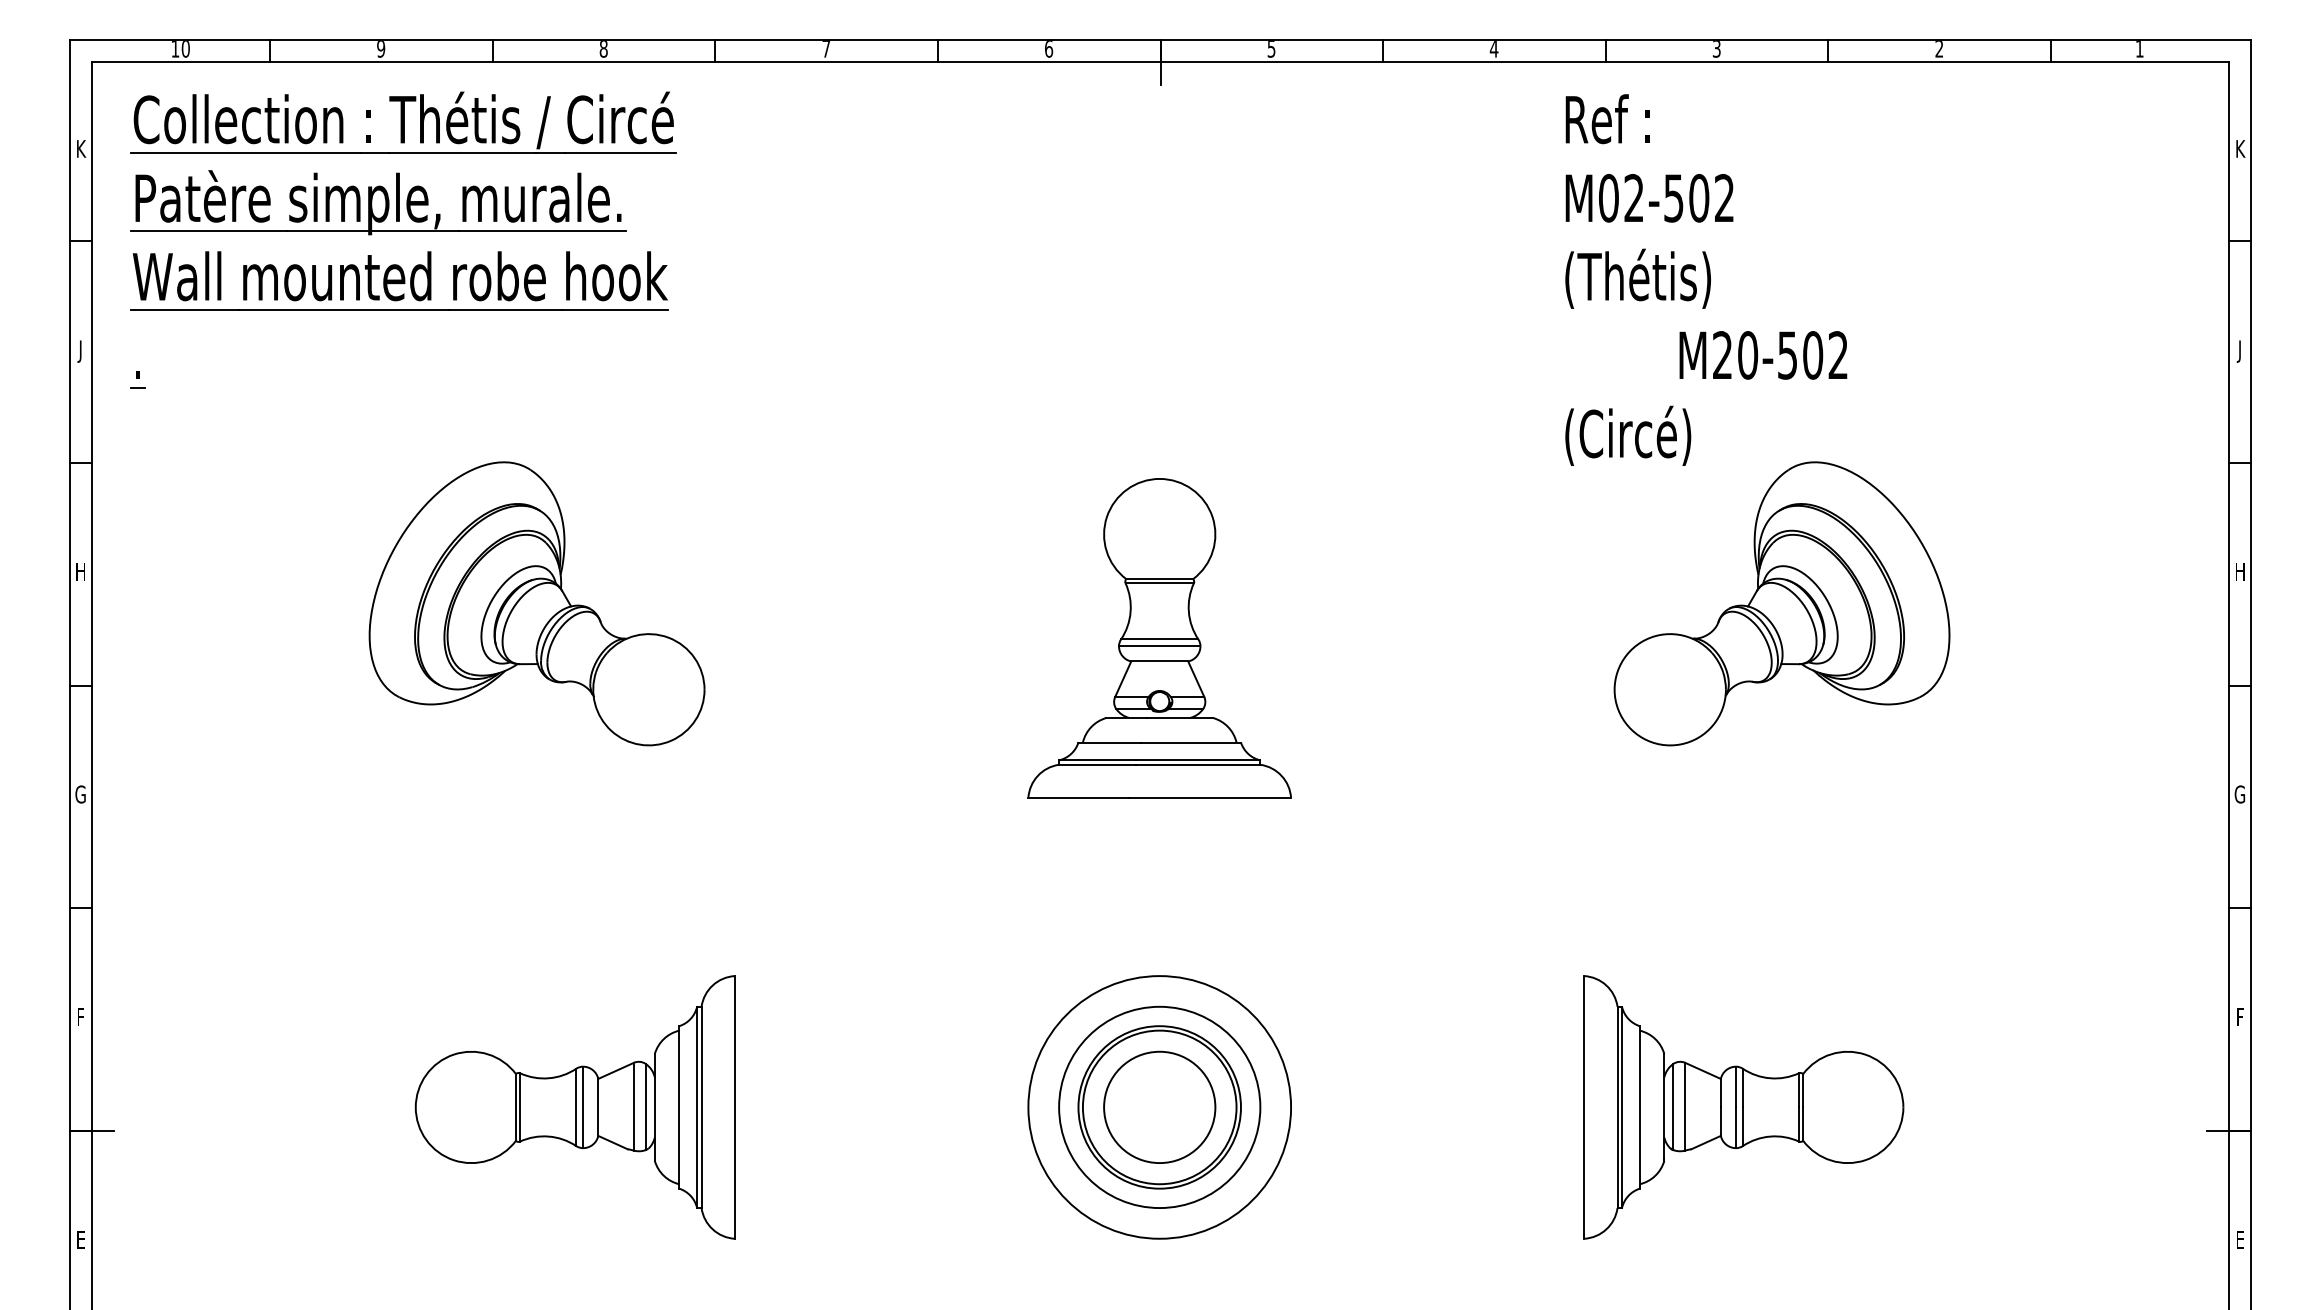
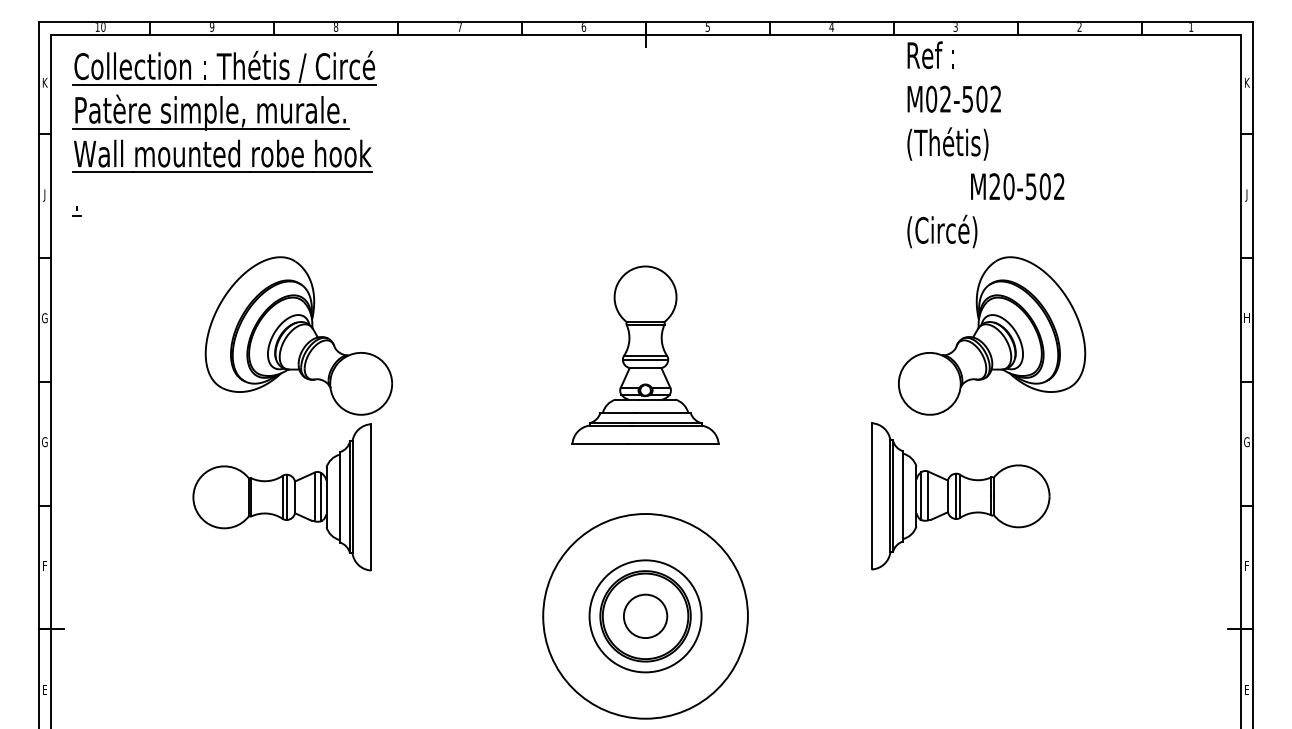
text: (1705, 279) -> (985, 144), moved
text: (80, 572) -> (44, 318), H -> G
part: (574, 1107) -> (281, 497), moved
circle: (1159, 1107) -> (645, 616), size x0.7
circle: (1159, 1107) -> (645, 616), size x1.4
part: (1743, 1107) -> (960, 496), moved

